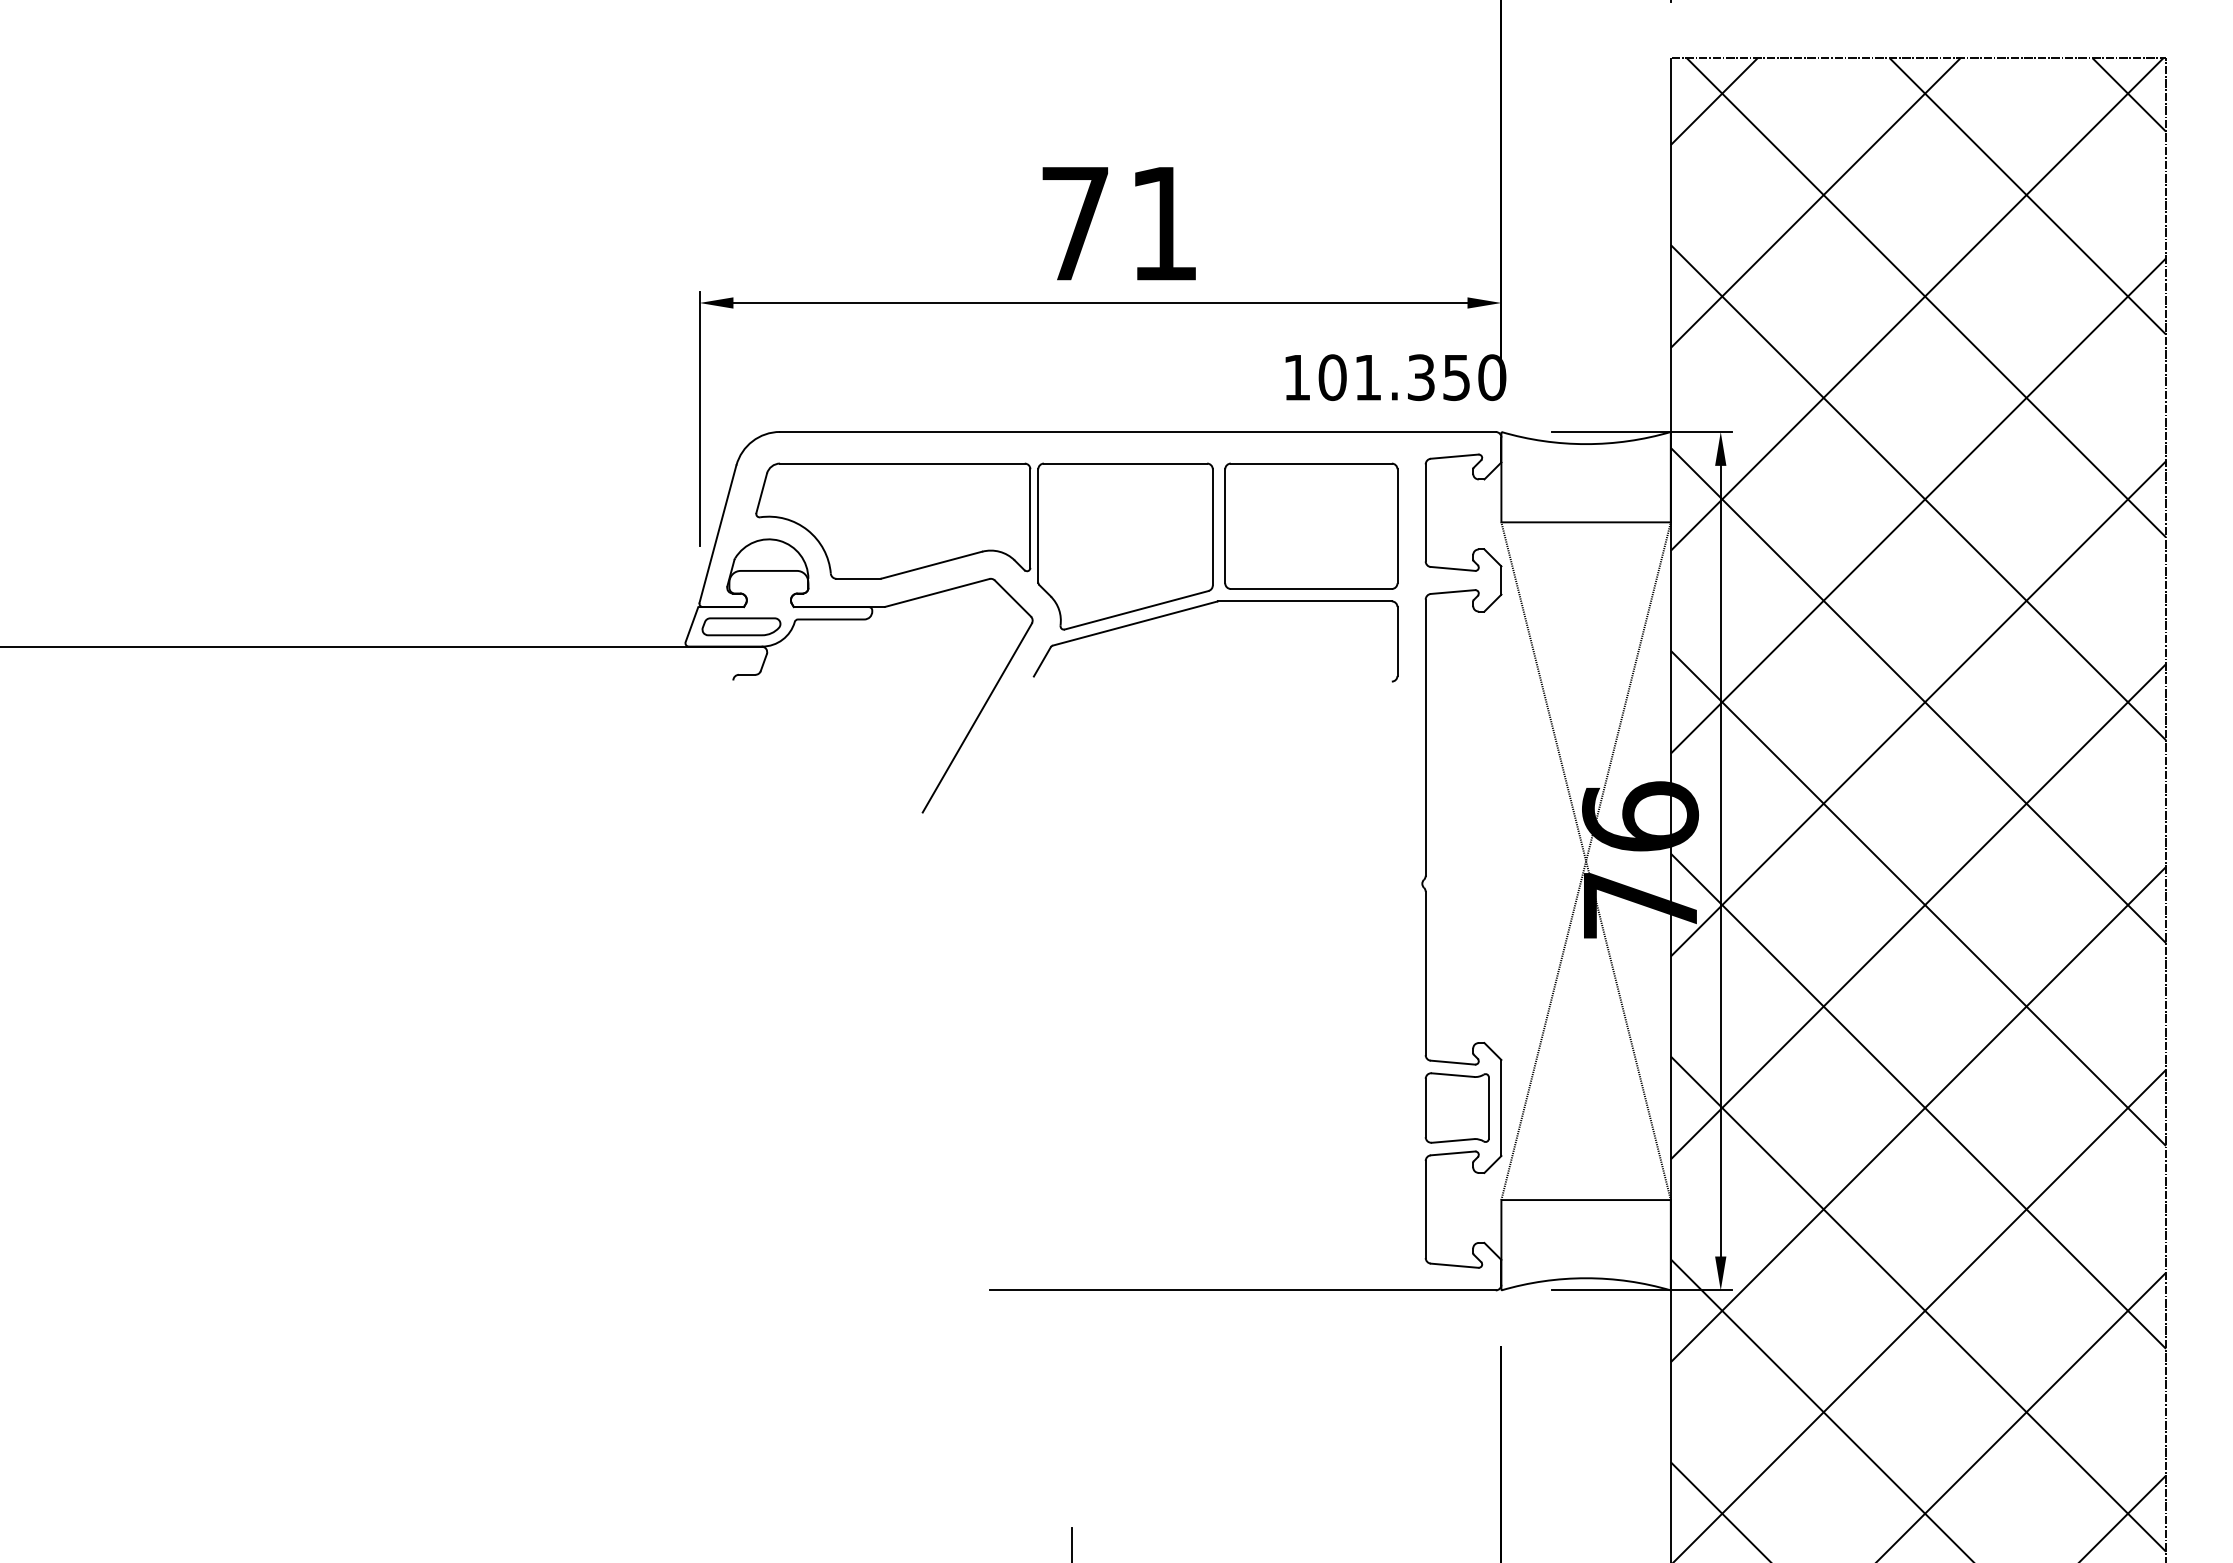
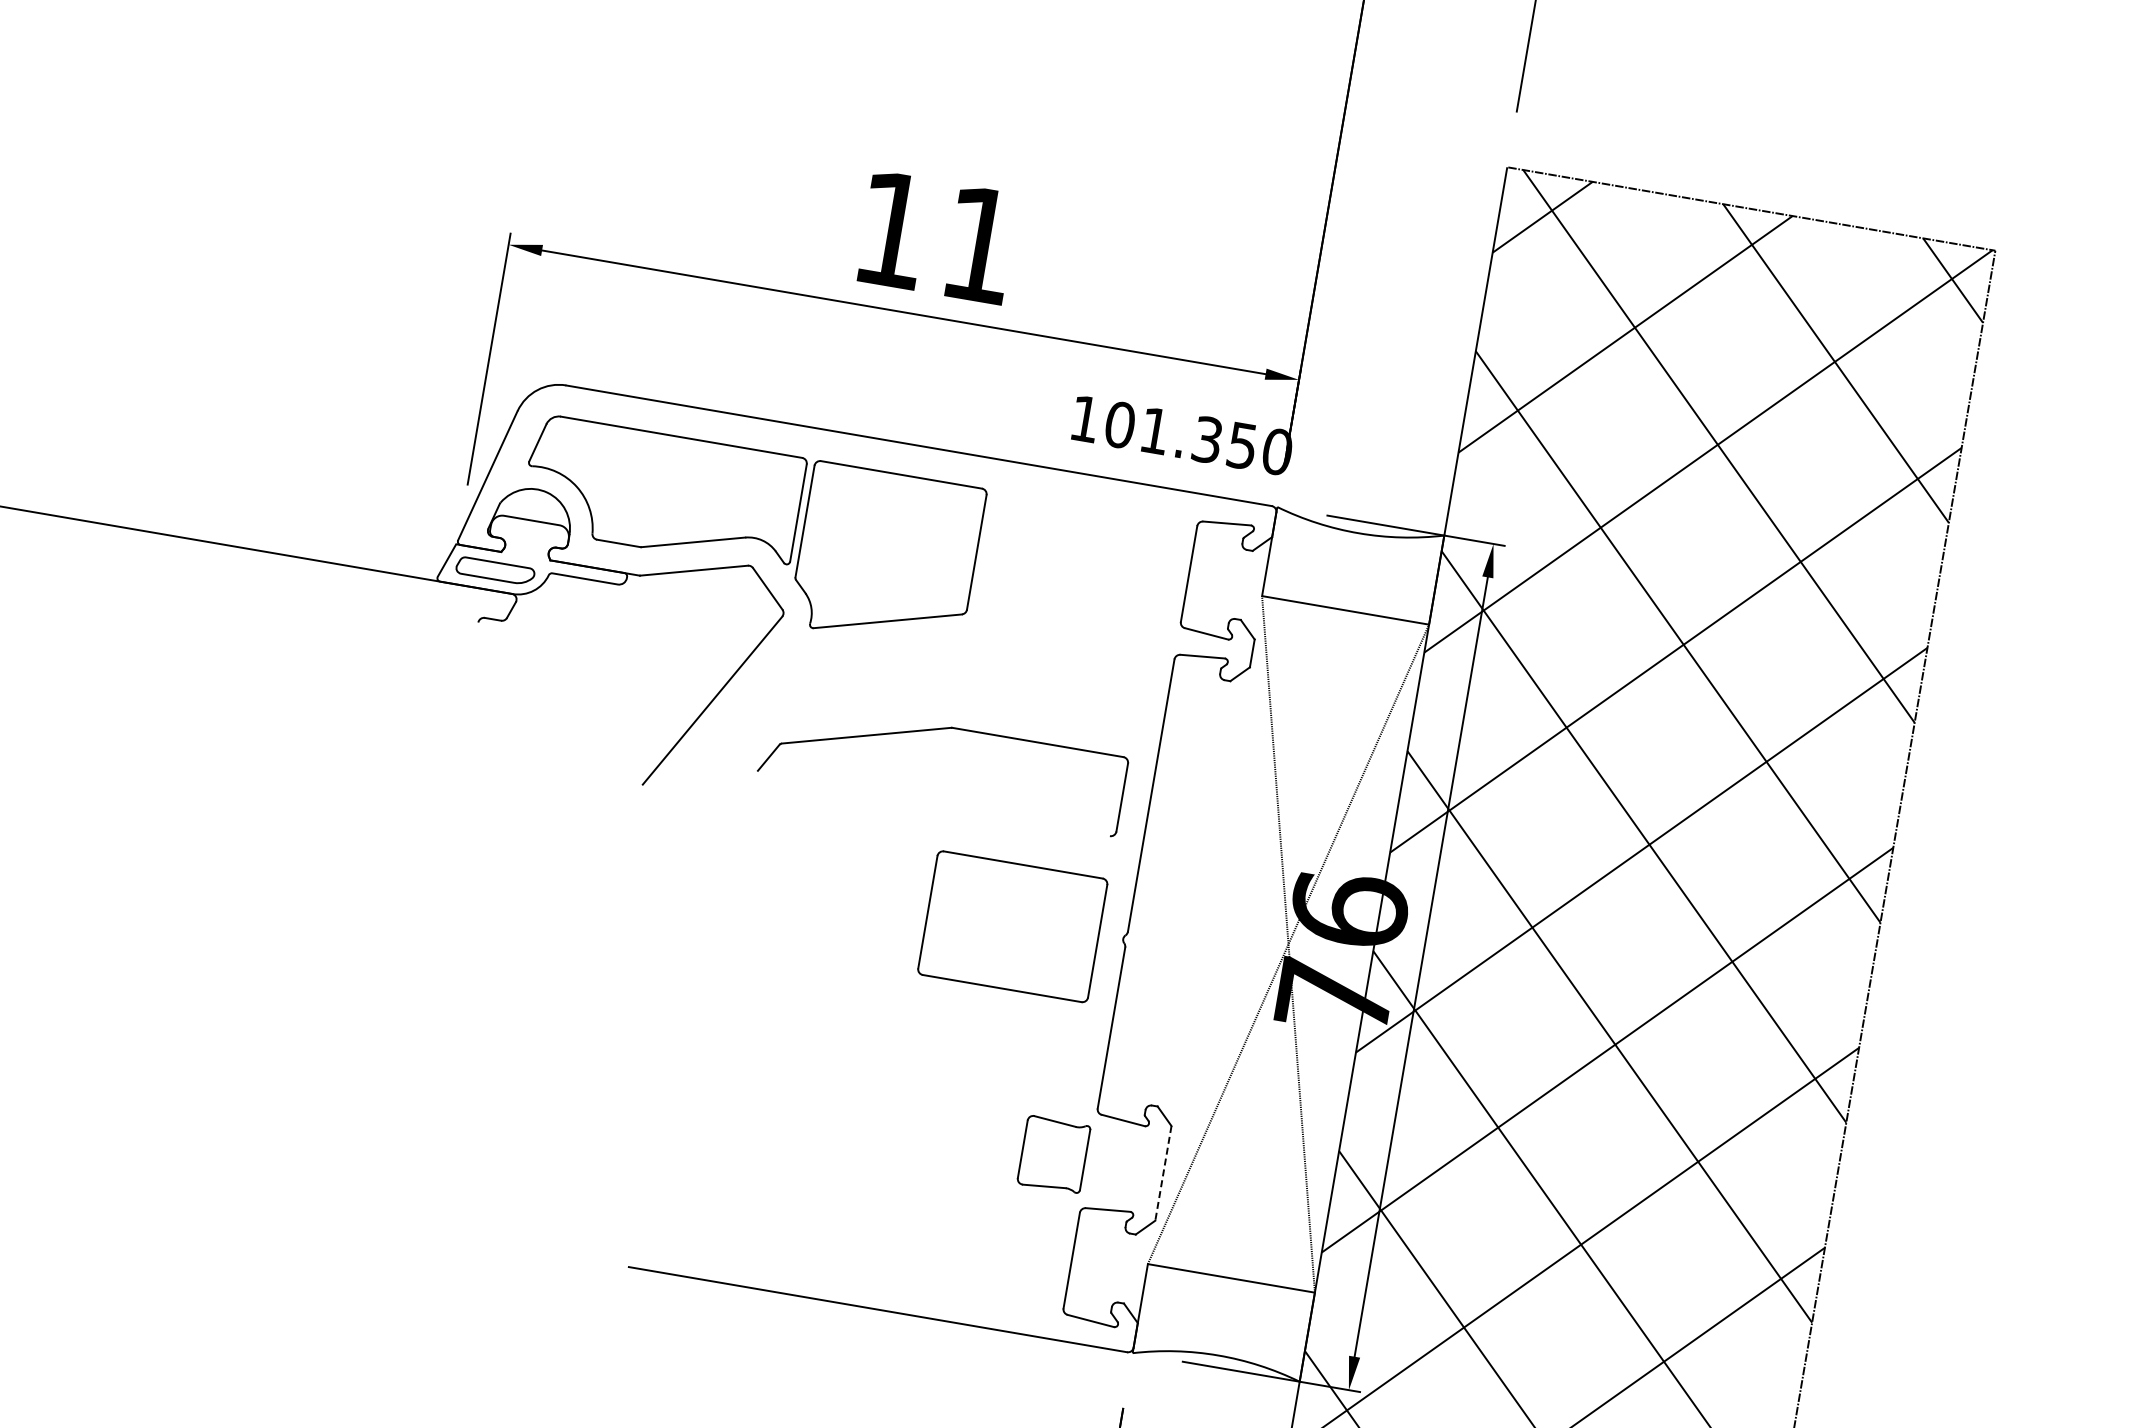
text: (1075, 223) -> (892, 229), 71 -> 11
part: (1311, 525) -> (1013, 926), moved
part: (1207, 605) -> (941, 730), moved
part: (1456, 1107) -> (1053, 1154), moved
line: (1501, 1108) -> (1163, 1173), solid -> dashed

